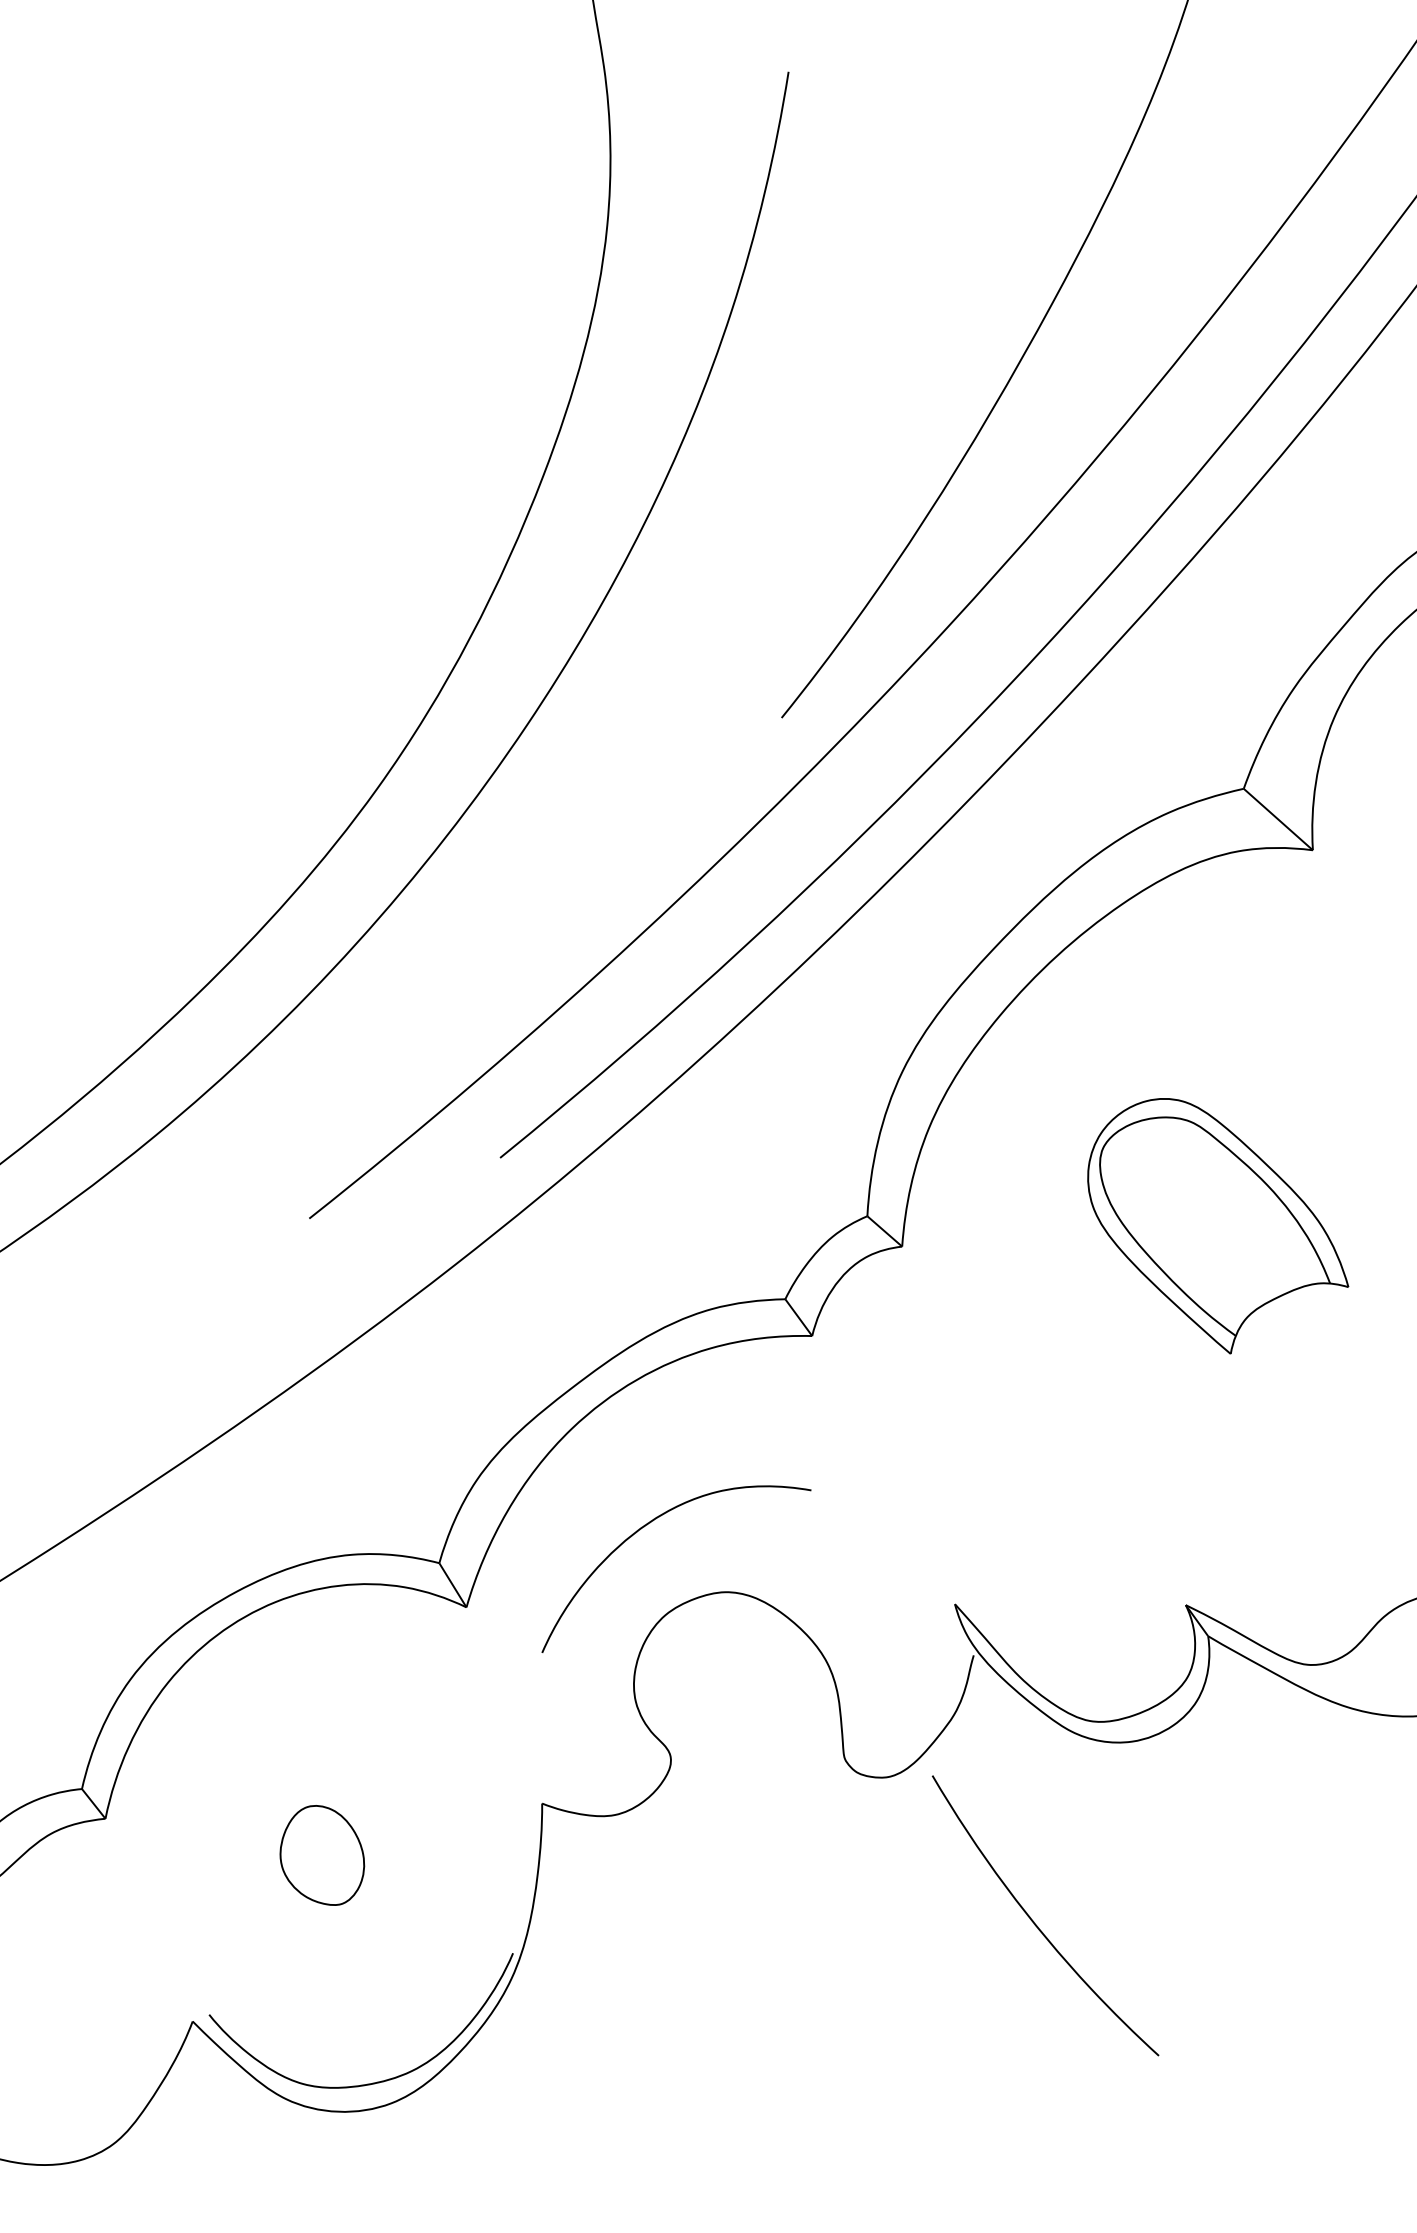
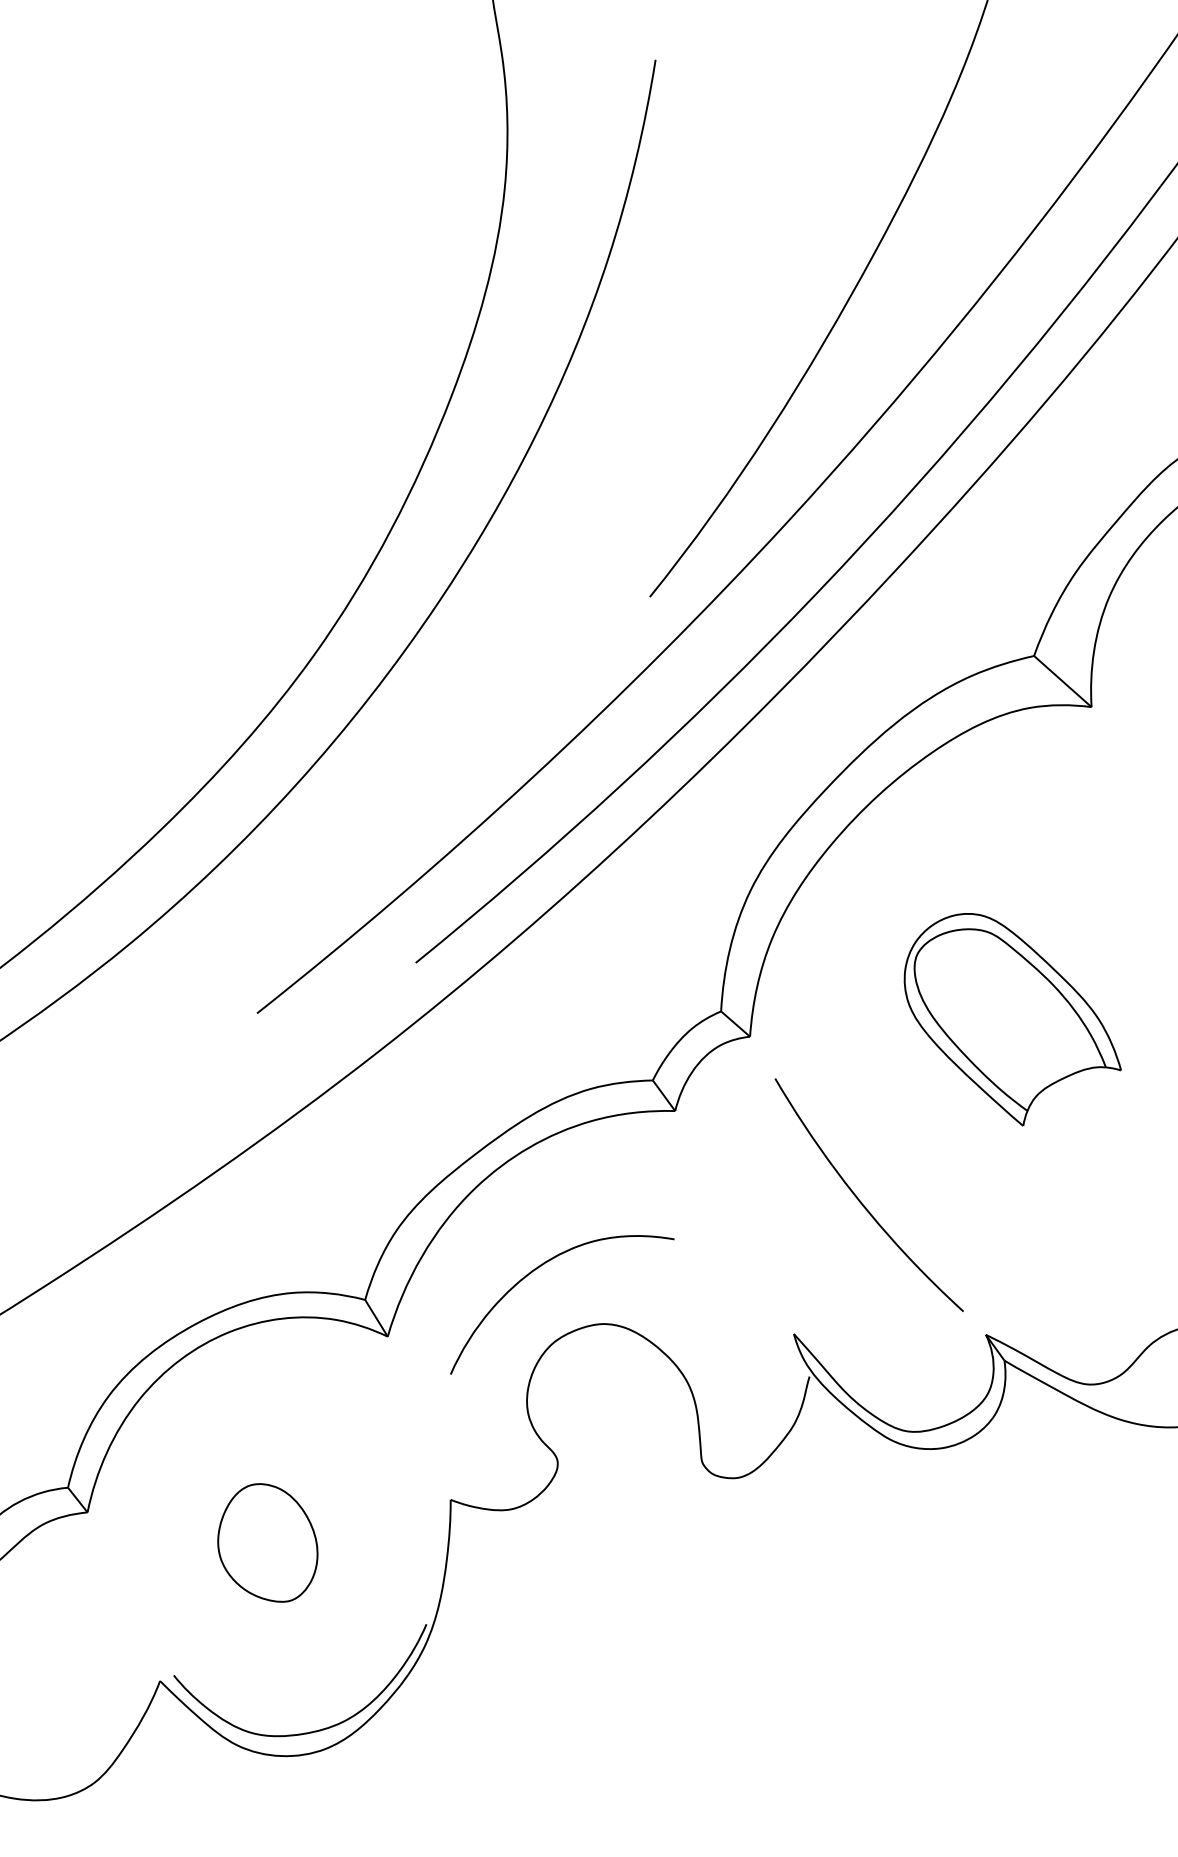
part: (321, 1854) -> (267, 1542), size x1.43
curve: (1036, 1923) -> (861, 1201), moved

